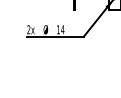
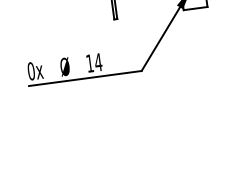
text: (28, 29) -> (30, 70), 2x -> 0x

